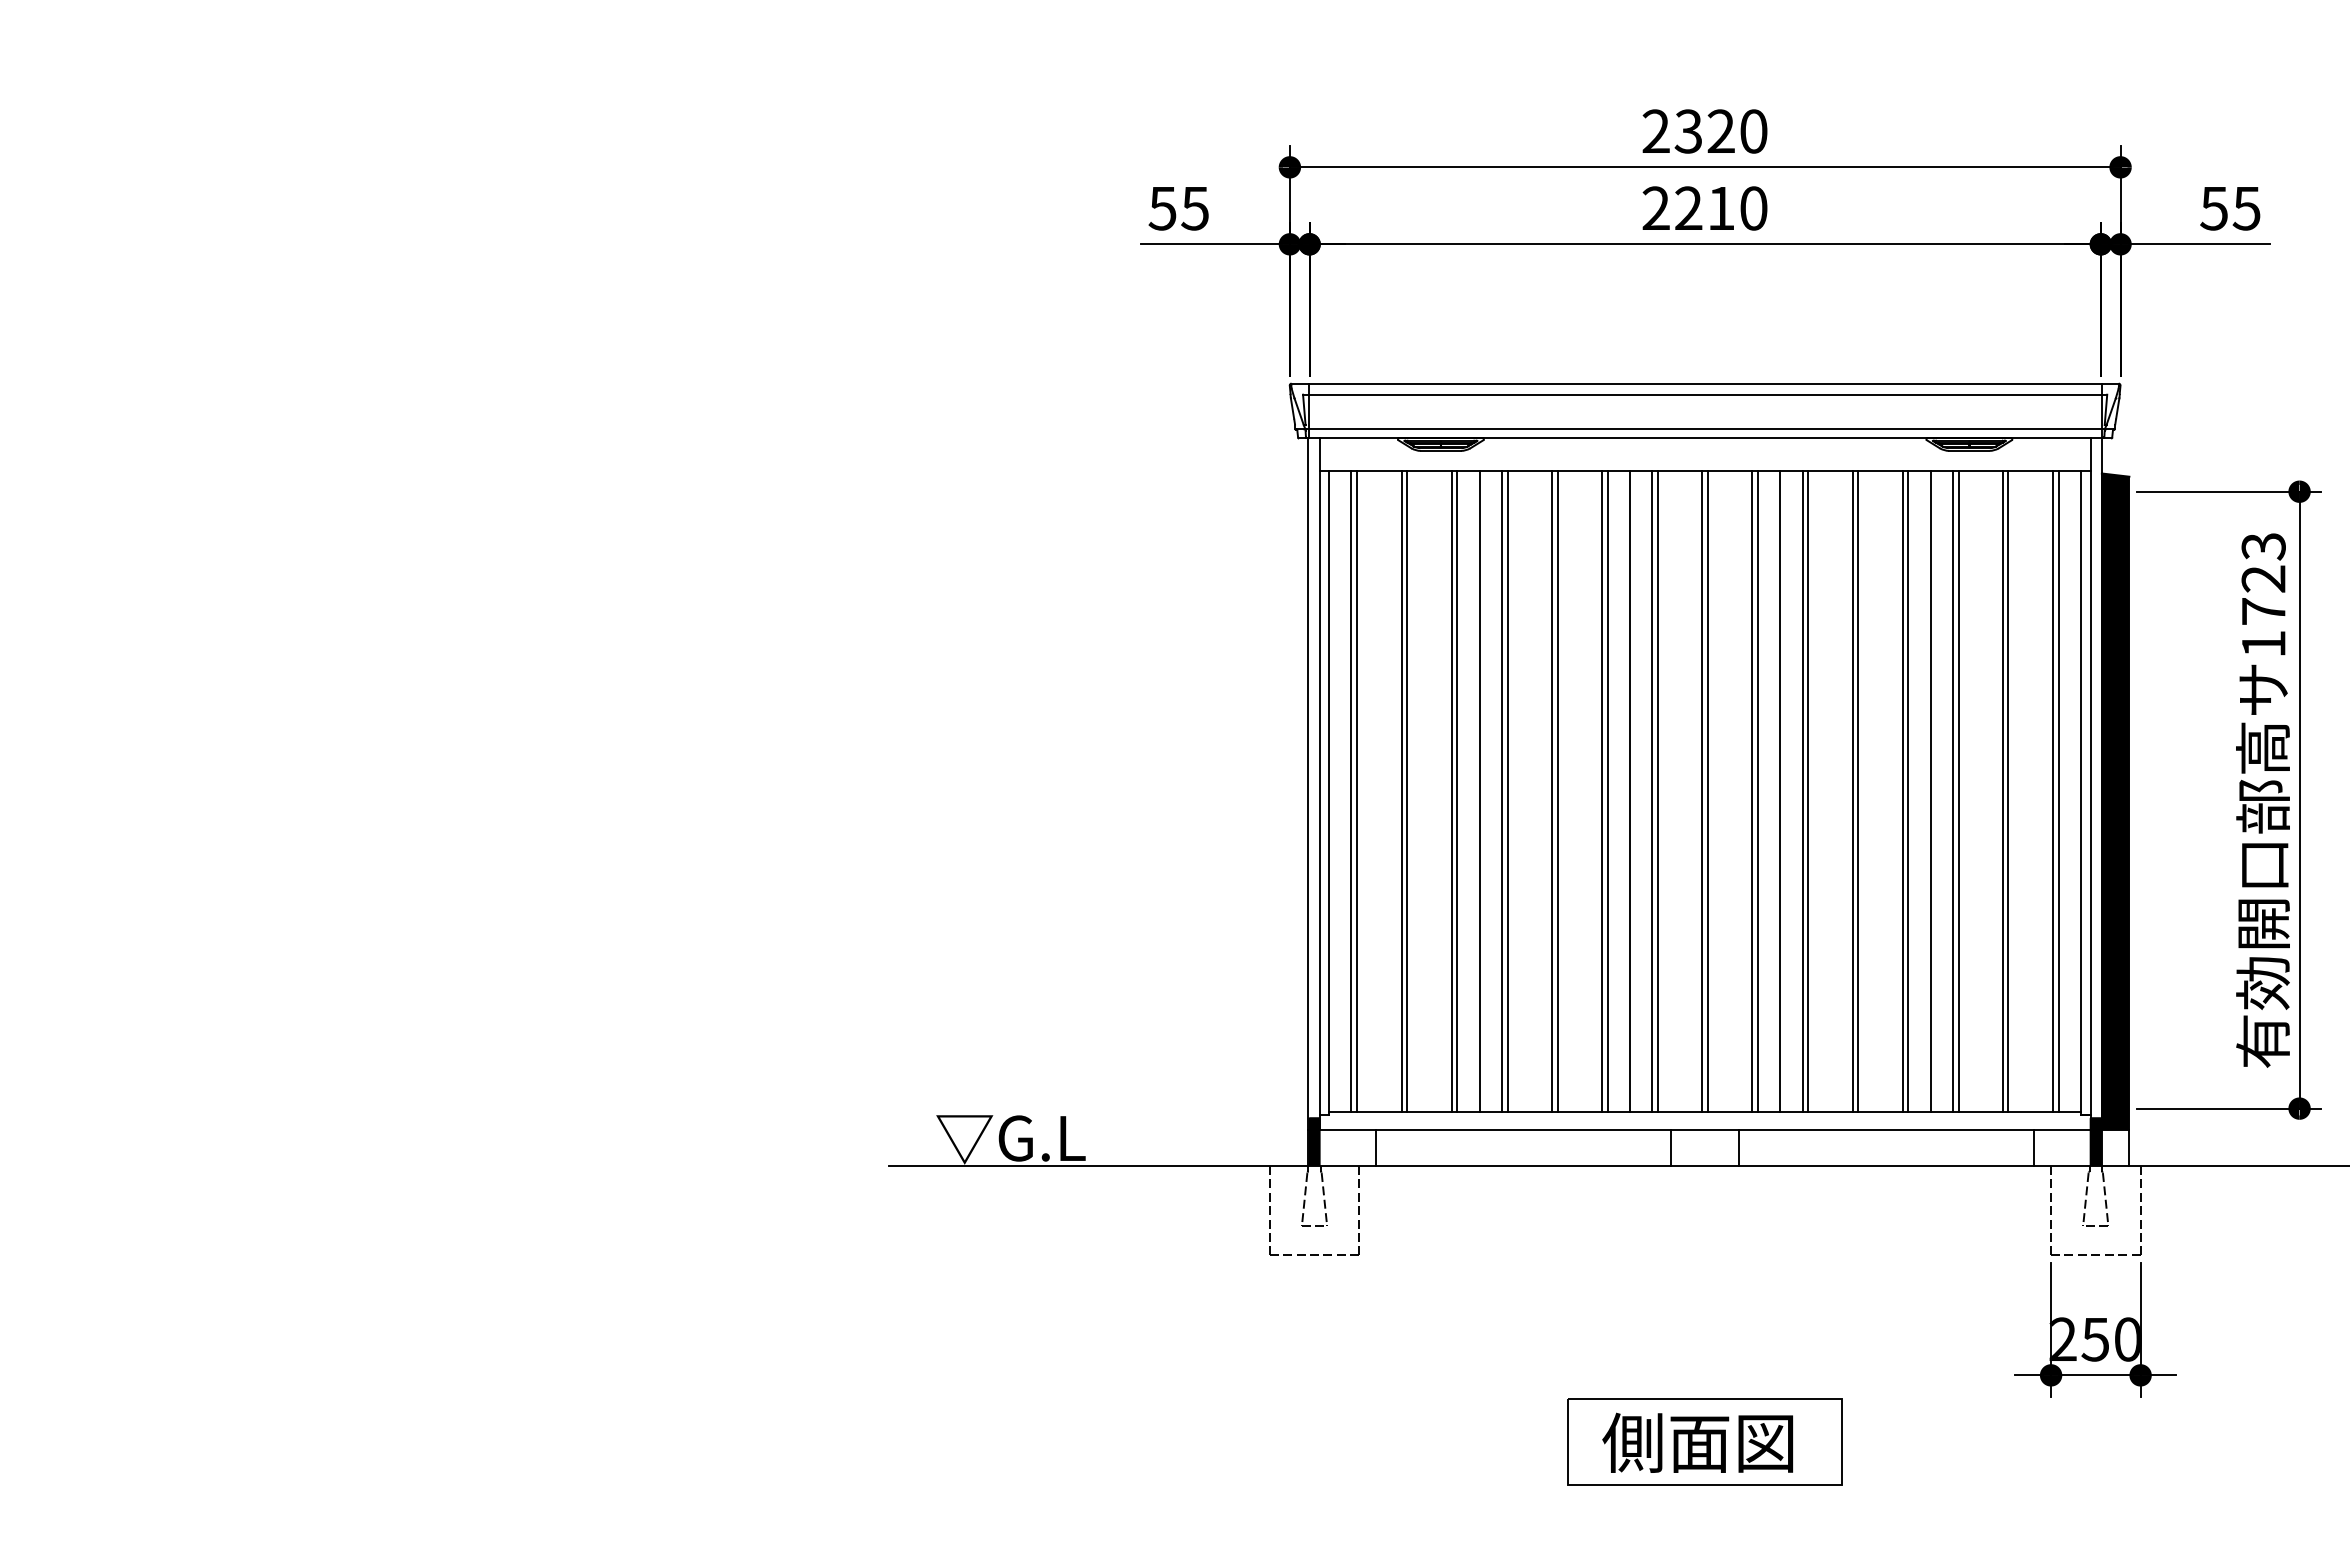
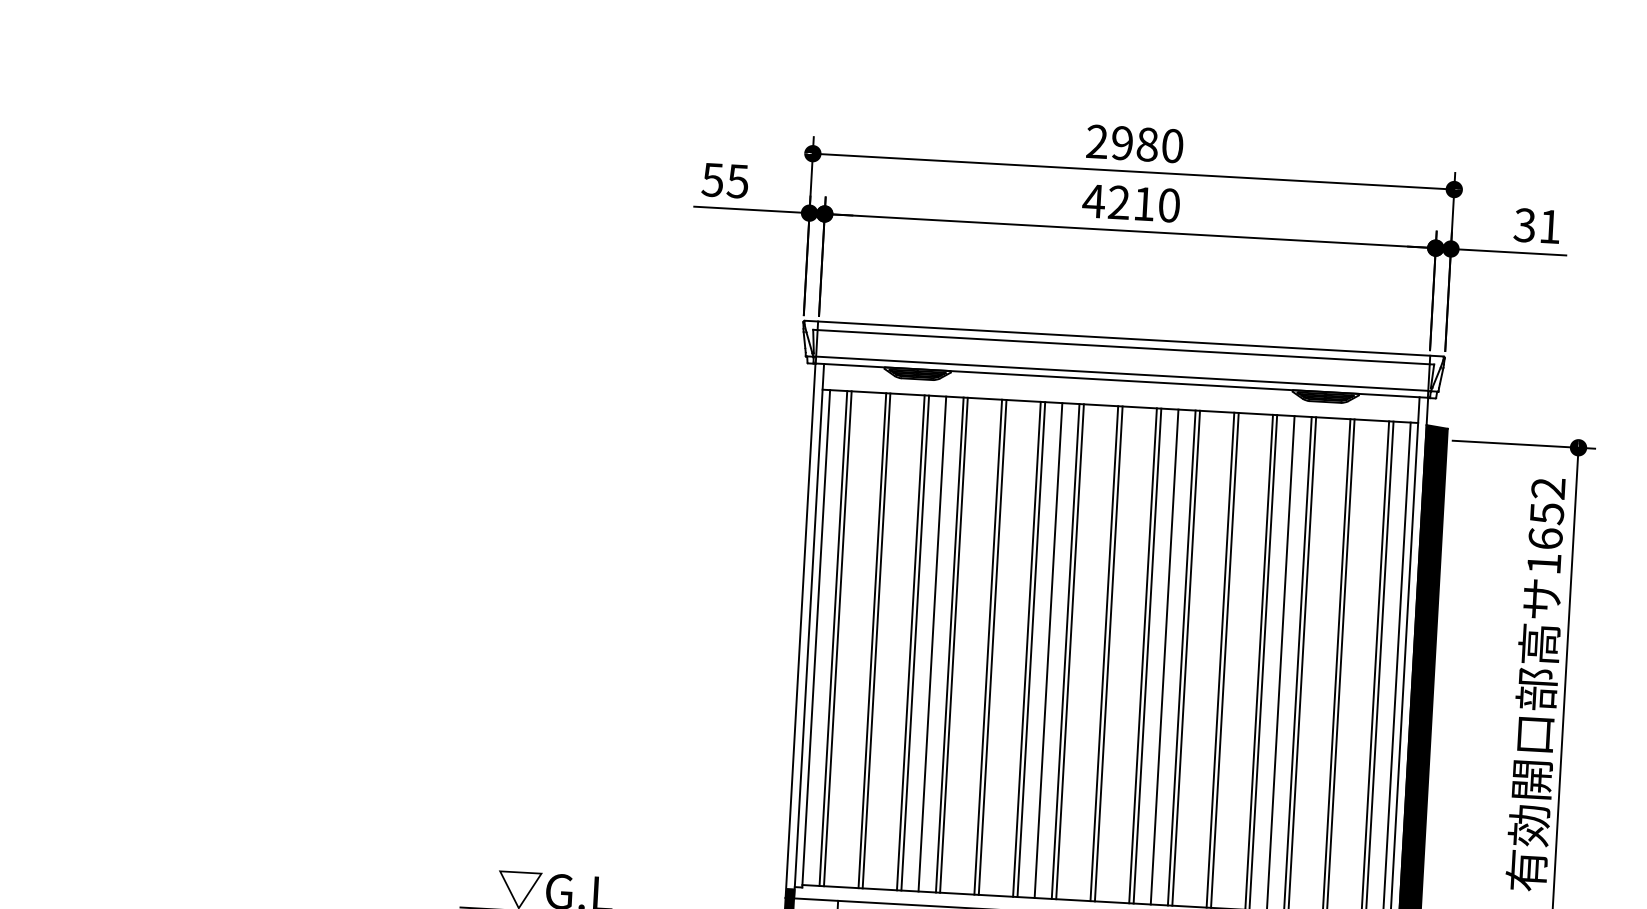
text: (1704, 131) -> (1134, 143), 2320 -> 2980
text: (1655, 207) -> (1093, 200), 2210 -> 4210
text: (2230, 208) -> (1537, 226), 55 -> 31
text: (2263, 578) -> (1546, 513), 1723 -> 1652

